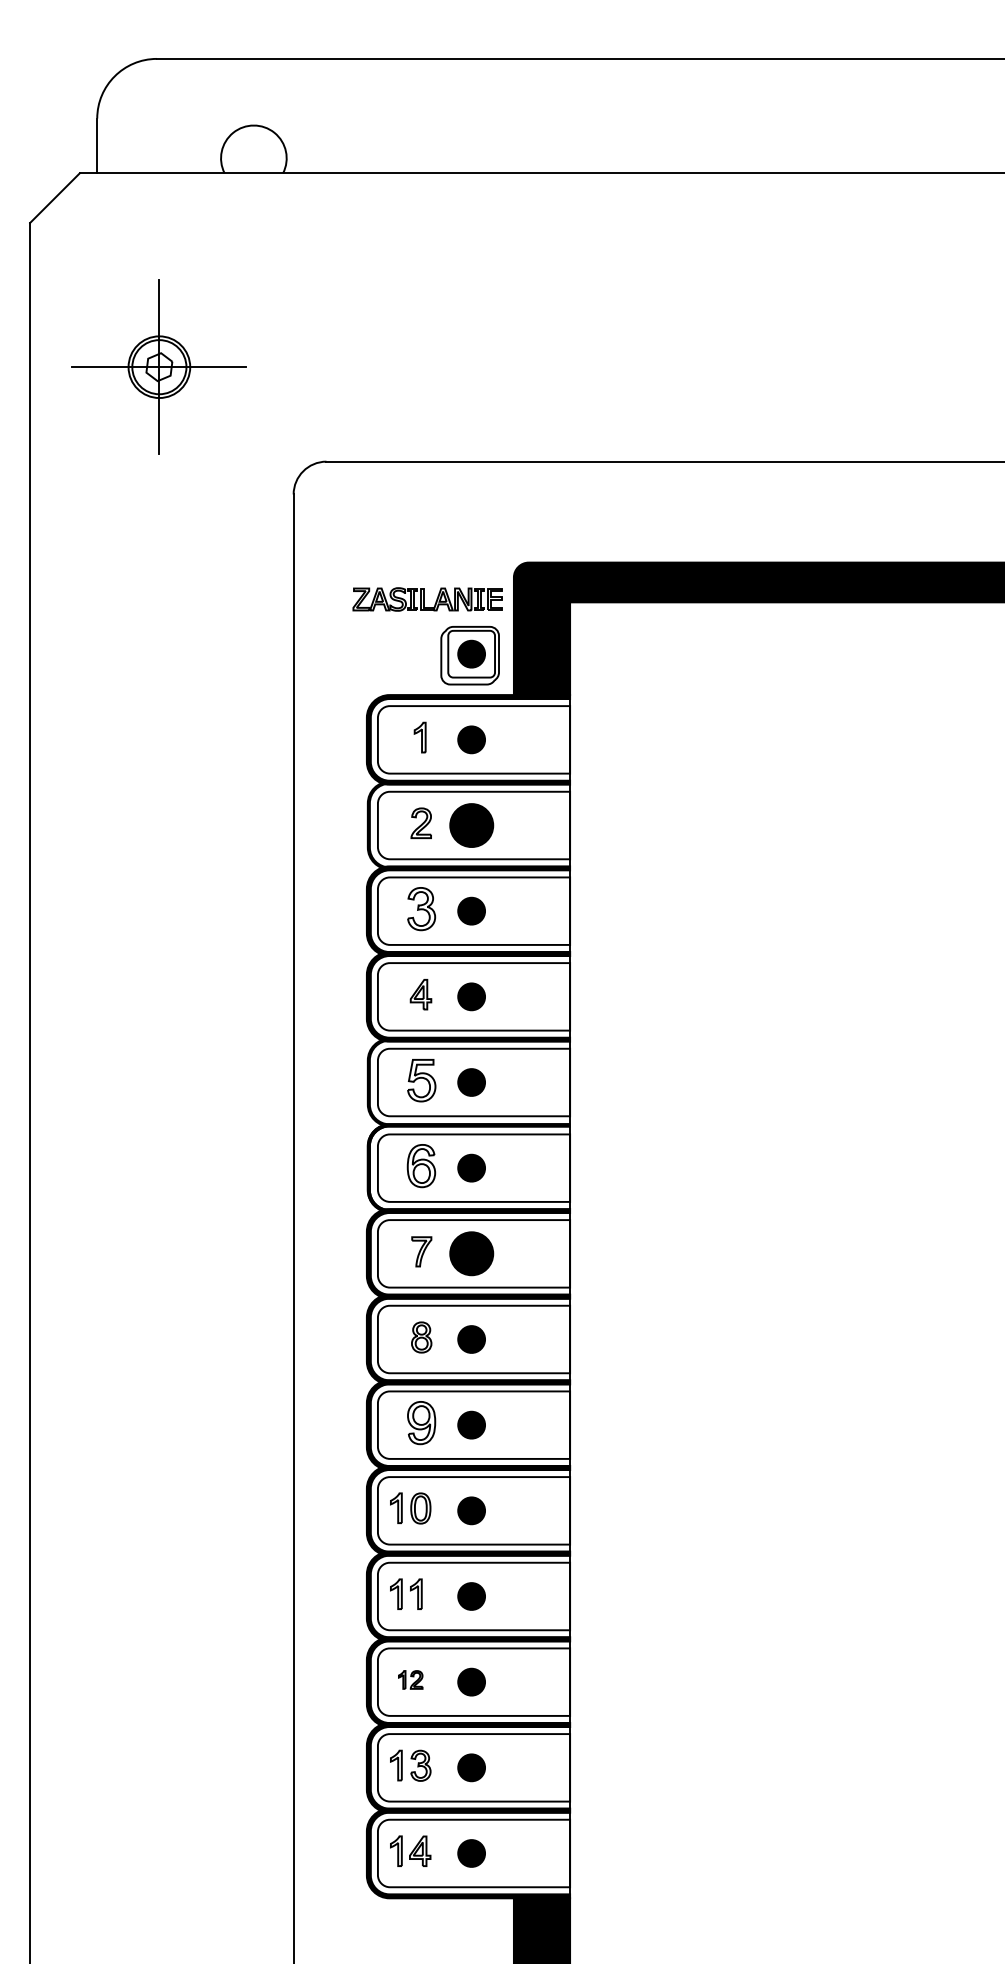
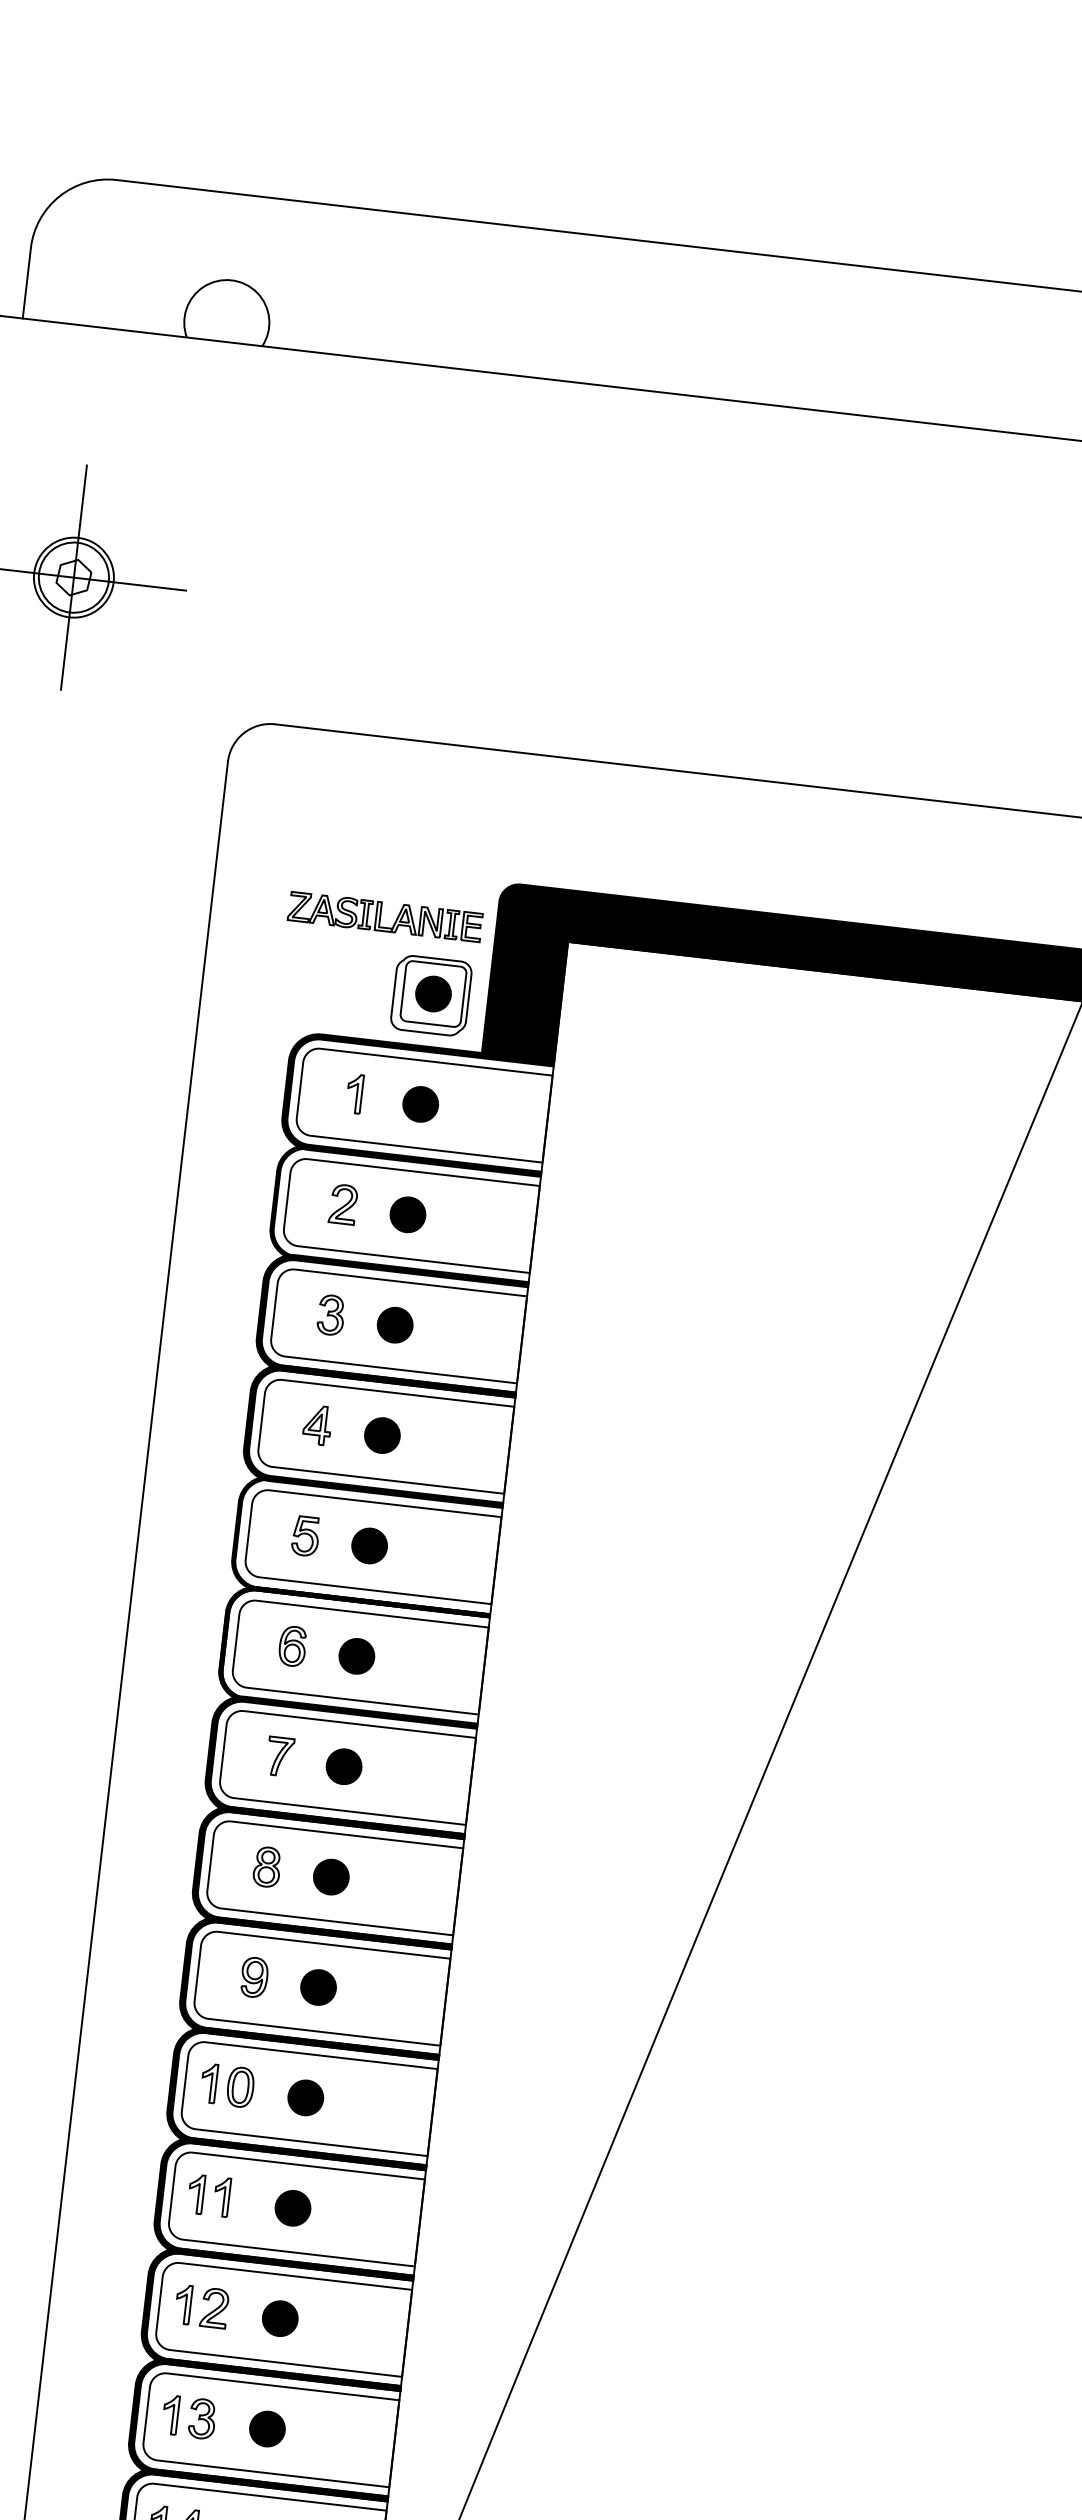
part: (471, 825) -> (407, 1214), size x0.62
part: (421, 909) -> (330, 1315), size x0.71
part: (421, 1080) -> (305, 1535), size x0.71
part: (421, 1166) -> (292, 1646), size x0.71
part: (471, 1253) -> (343, 1766), size x0.62
part: (421, 1423) -> (254, 1977), size x0.71
part: (410, 1679) -> (201, 2306), size x1.67

